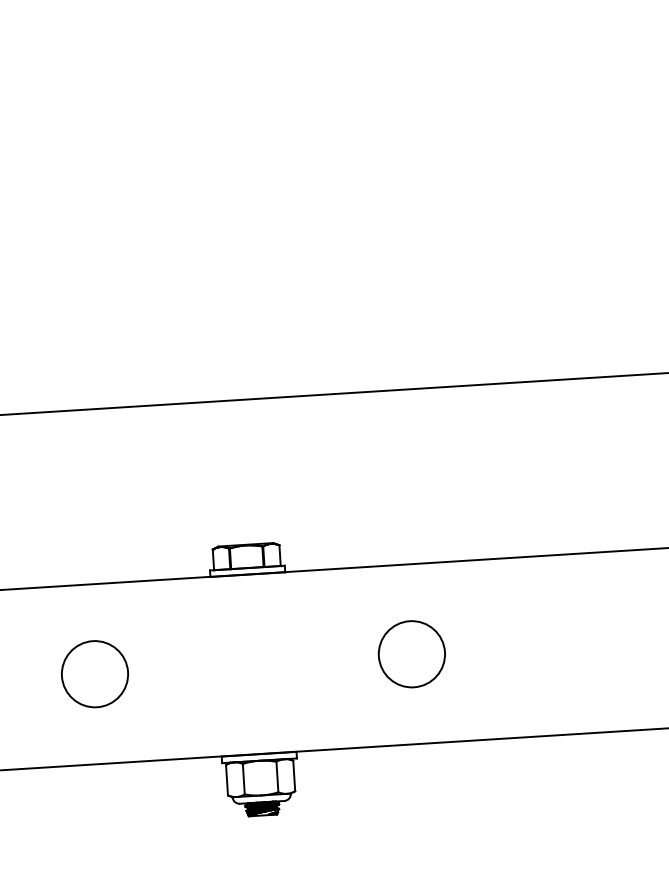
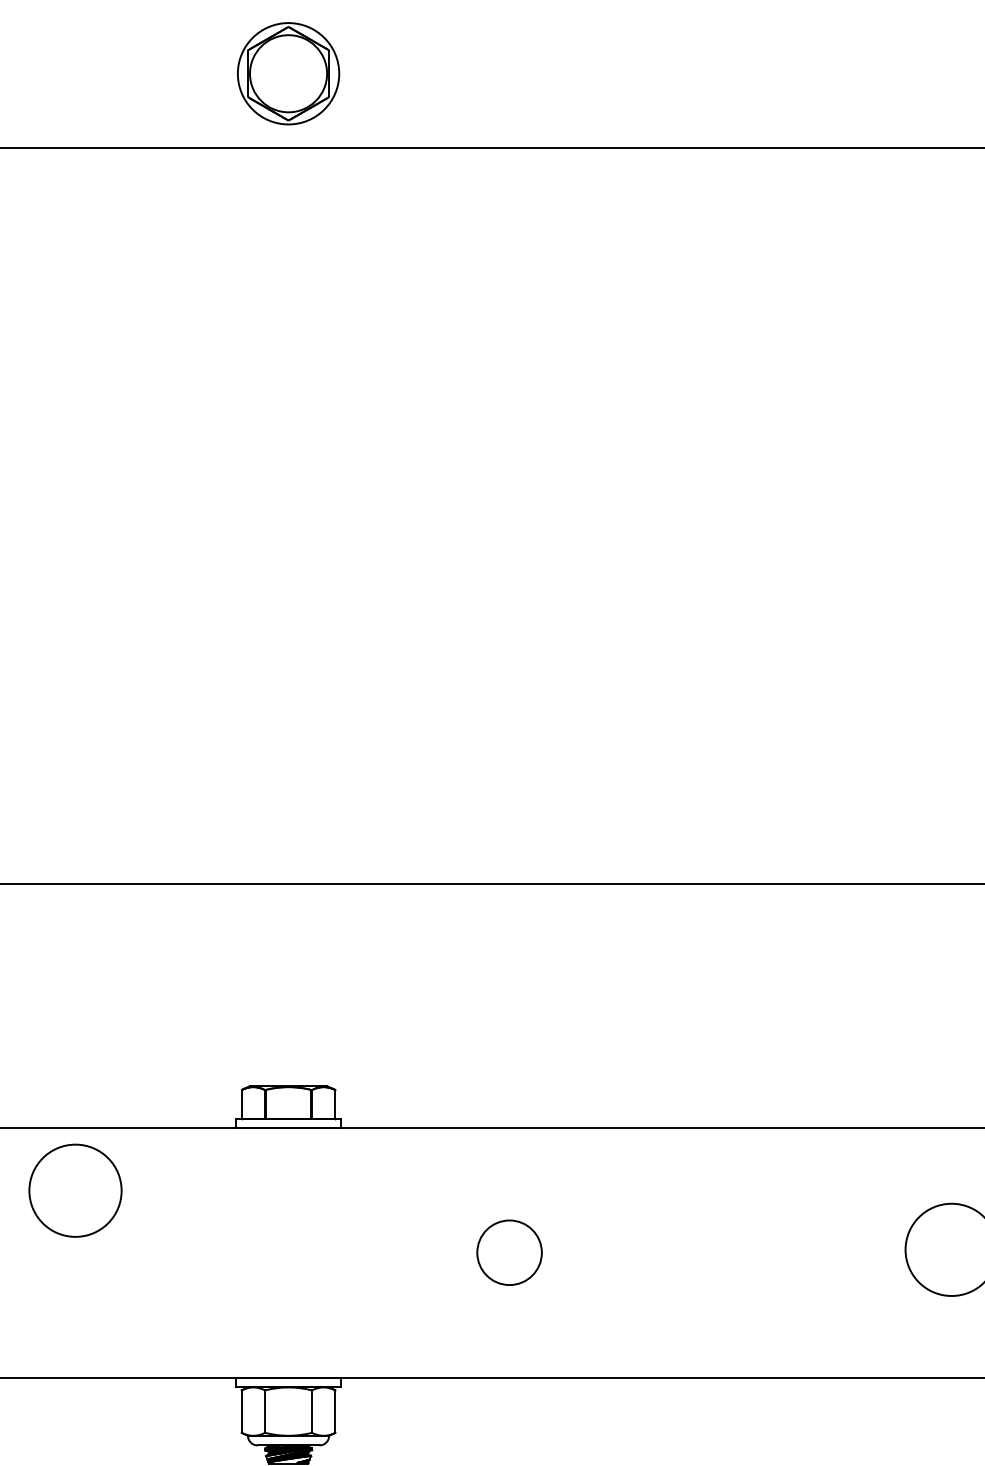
circle: (411, 654) -> (509, 1252), size x0.7
circle: (94, 674) -> (75, 1190), moved

